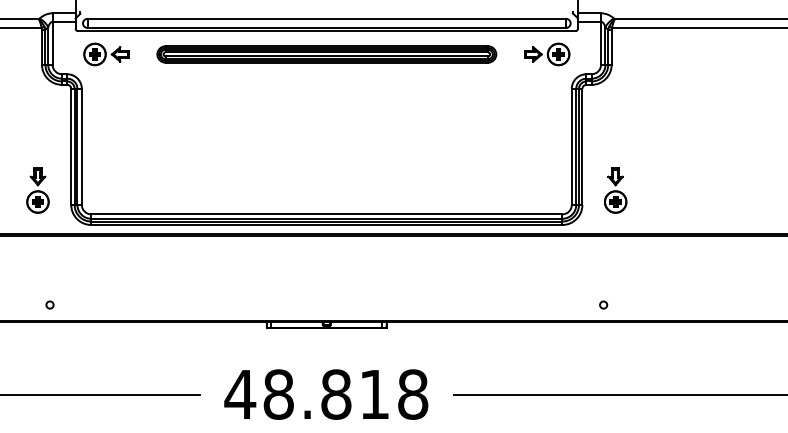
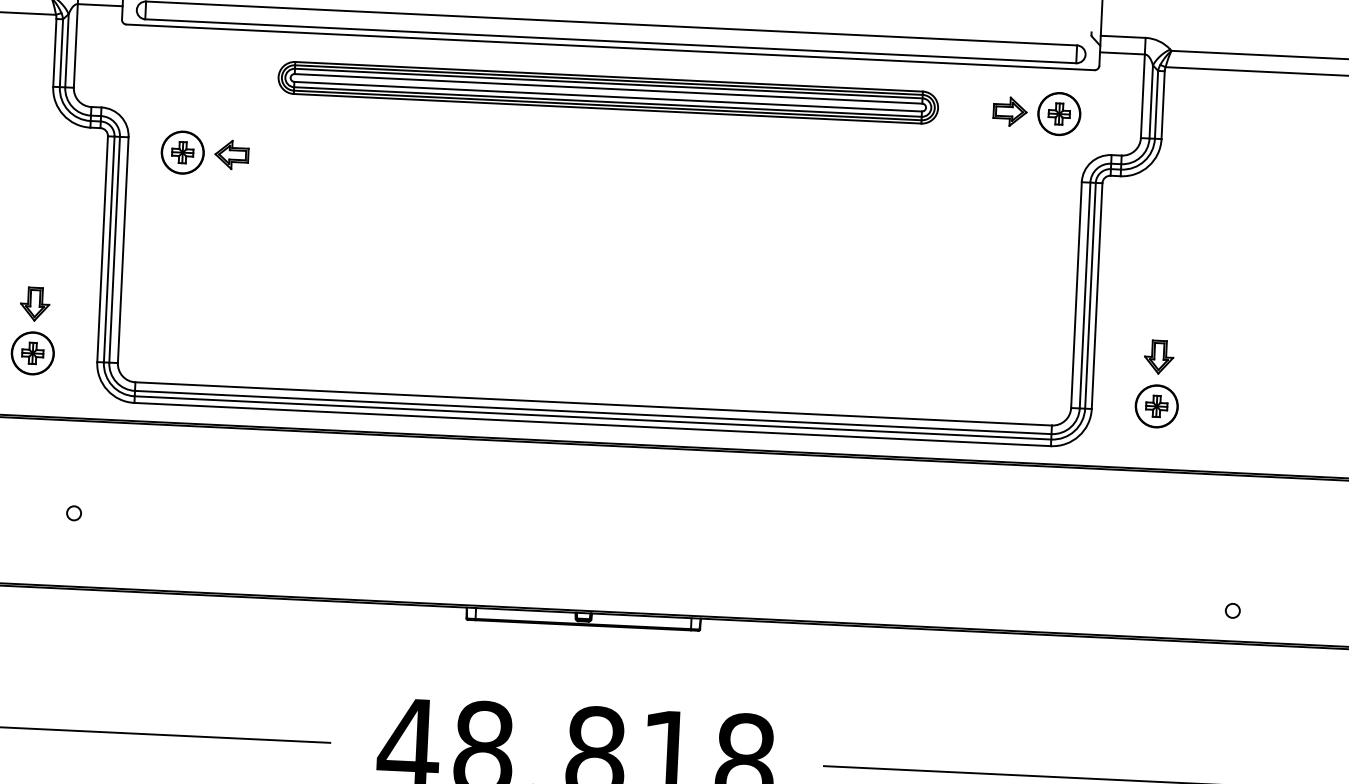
part: (106, 54) -> (205, 153), moved
circle: (49, 304) -> (73, 512), moved
circle: (603, 304) -> (1232, 609), moved

